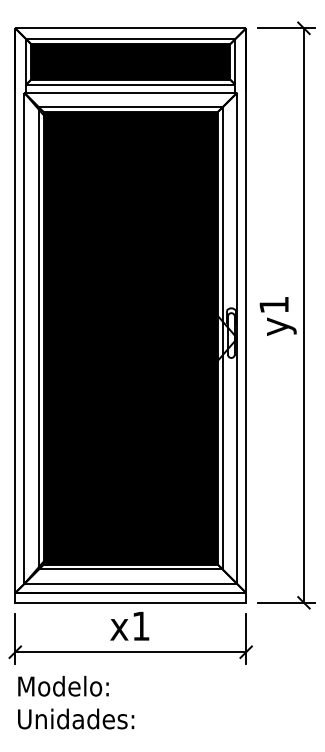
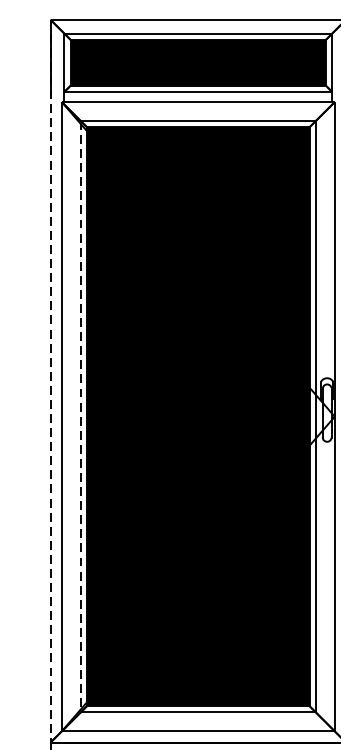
line: (15, 311) -> (50, 382), solid -> dashed
line: (38, 338) -> (80, 416), solid -> dashed

